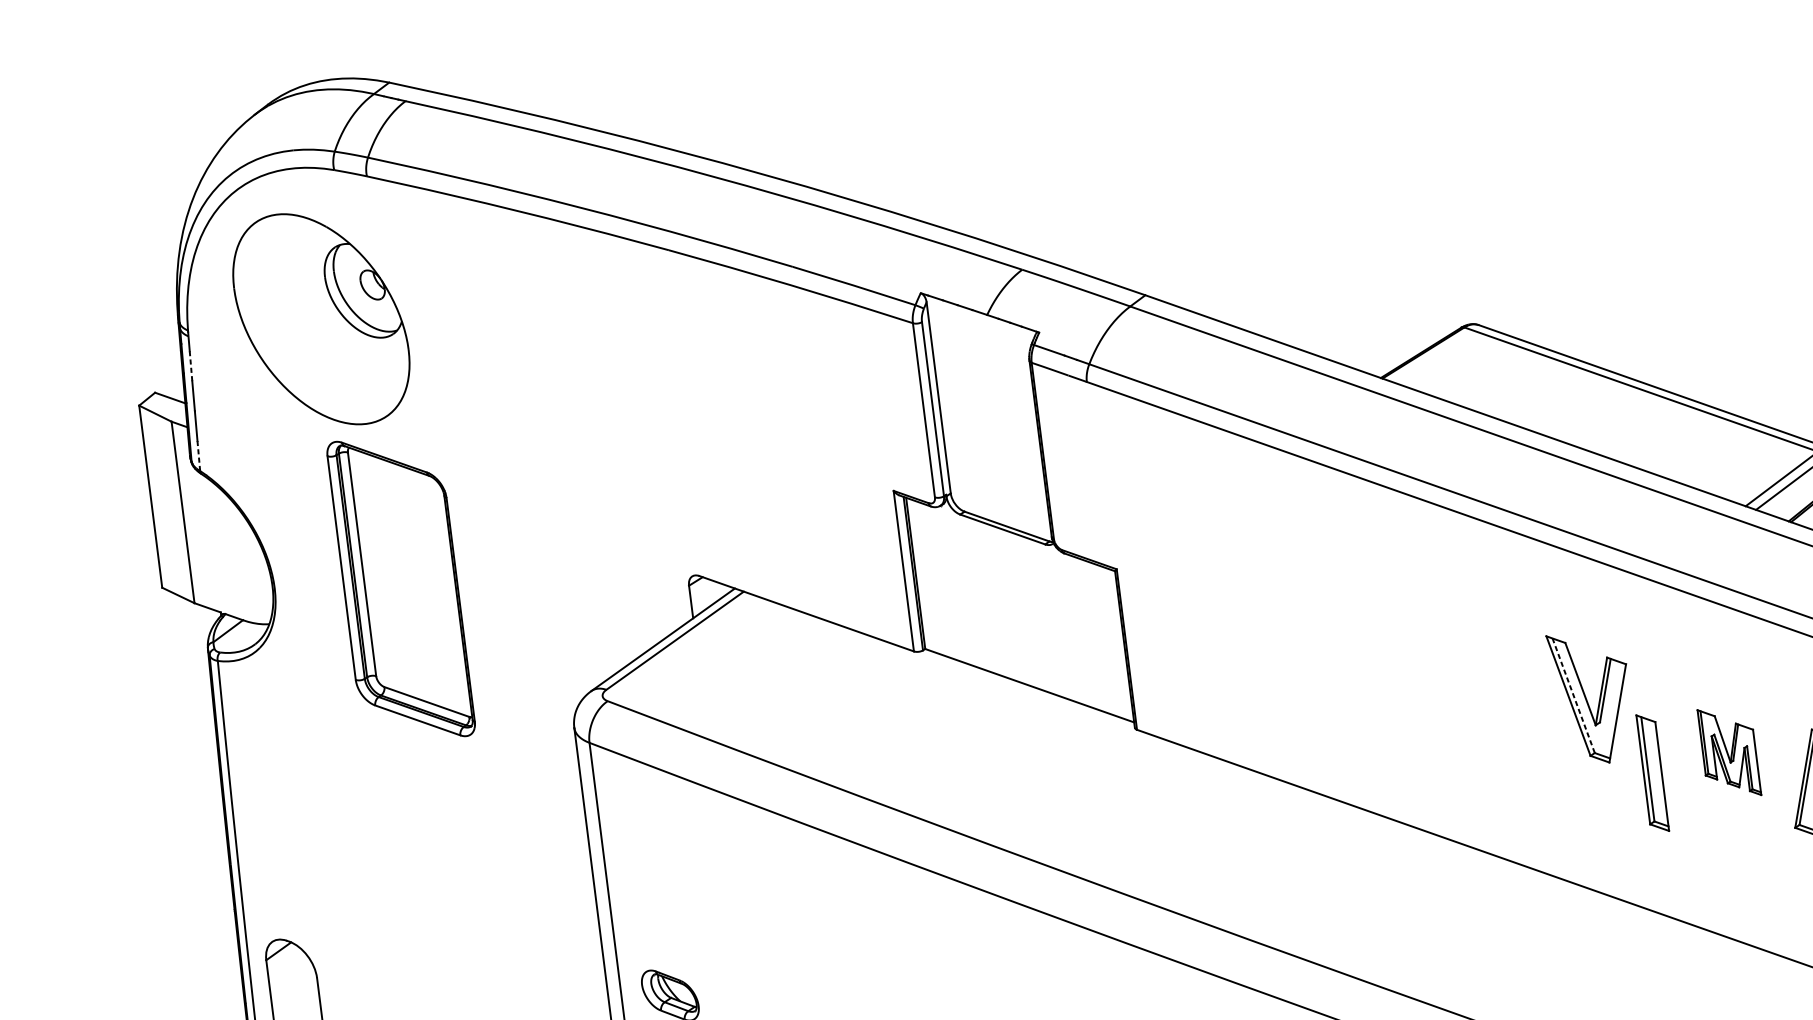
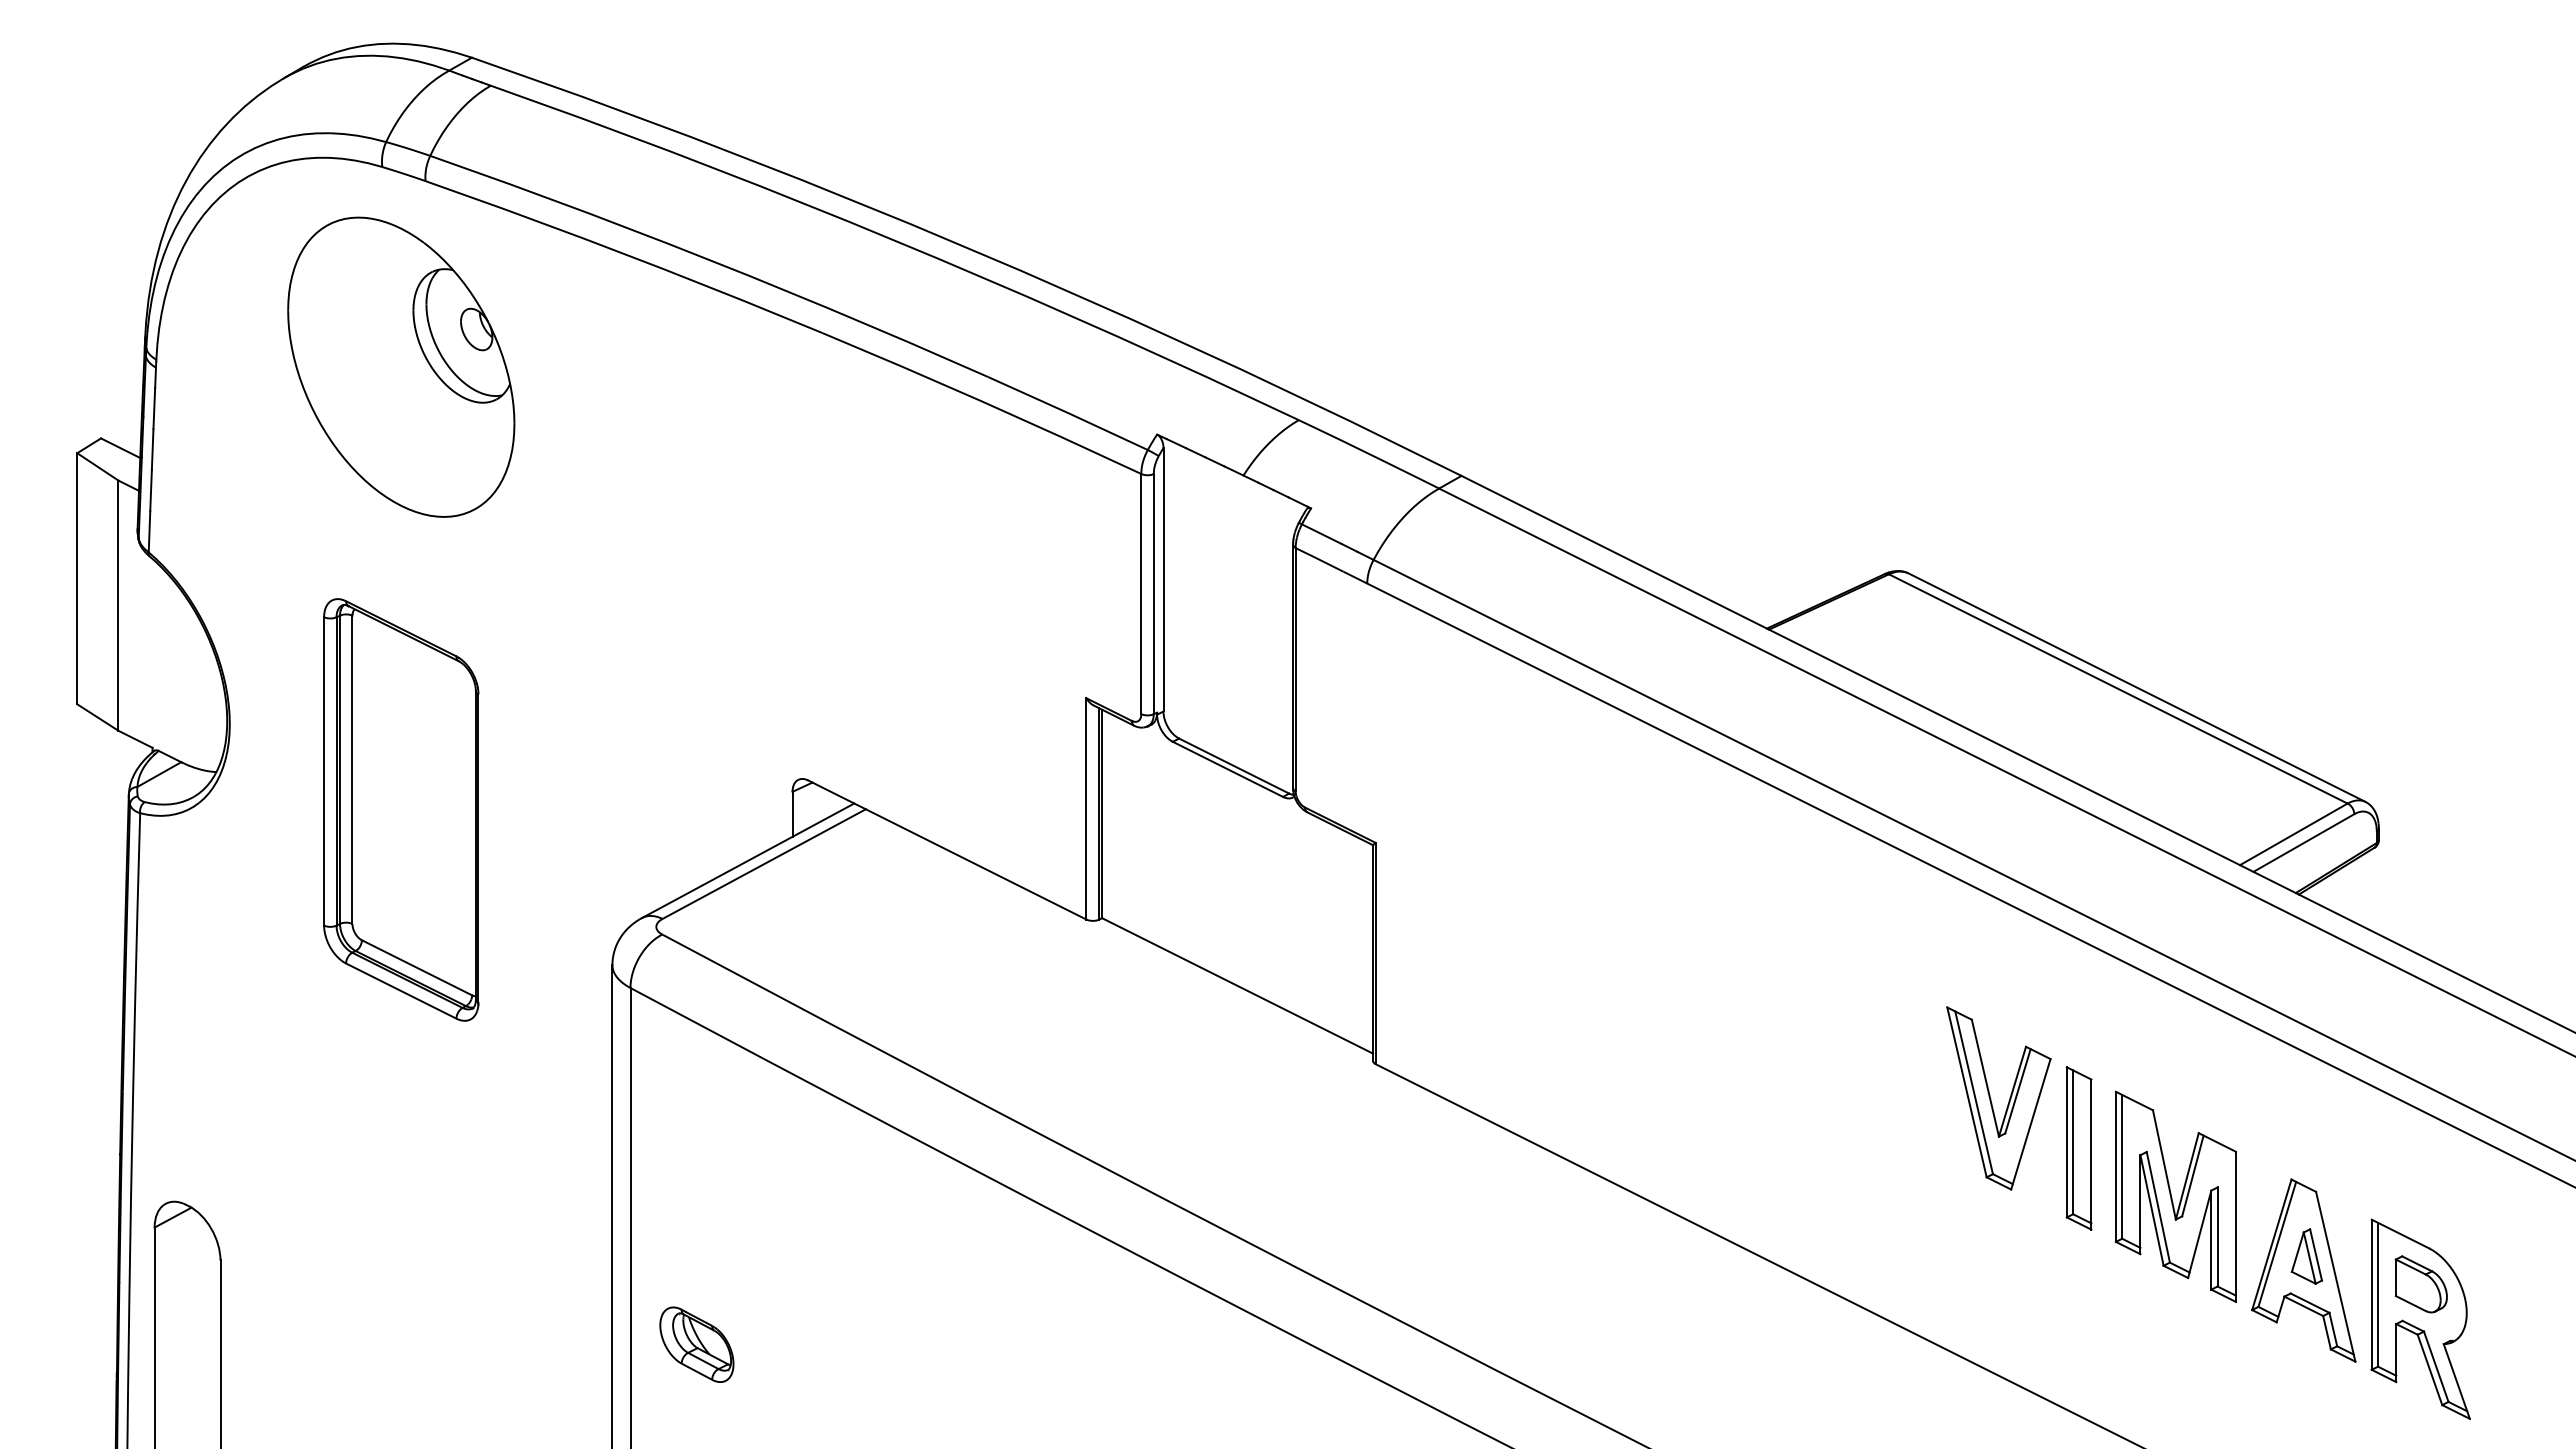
part: (321, 318) -> (401, 366), moved
line: (191, 366) -> (154, 408), dashed -> solid
line: (198, 455) -> (149, 531), dashed -> solid
part: (401, 588) -> (401, 809), moved
line: (1573, 695) -> (1974, 1092), dashed -> solid
part: (1729, 752) -> (2175, 1196), size x1.67
part: (1652, 773) -> (2078, 1148), moved

